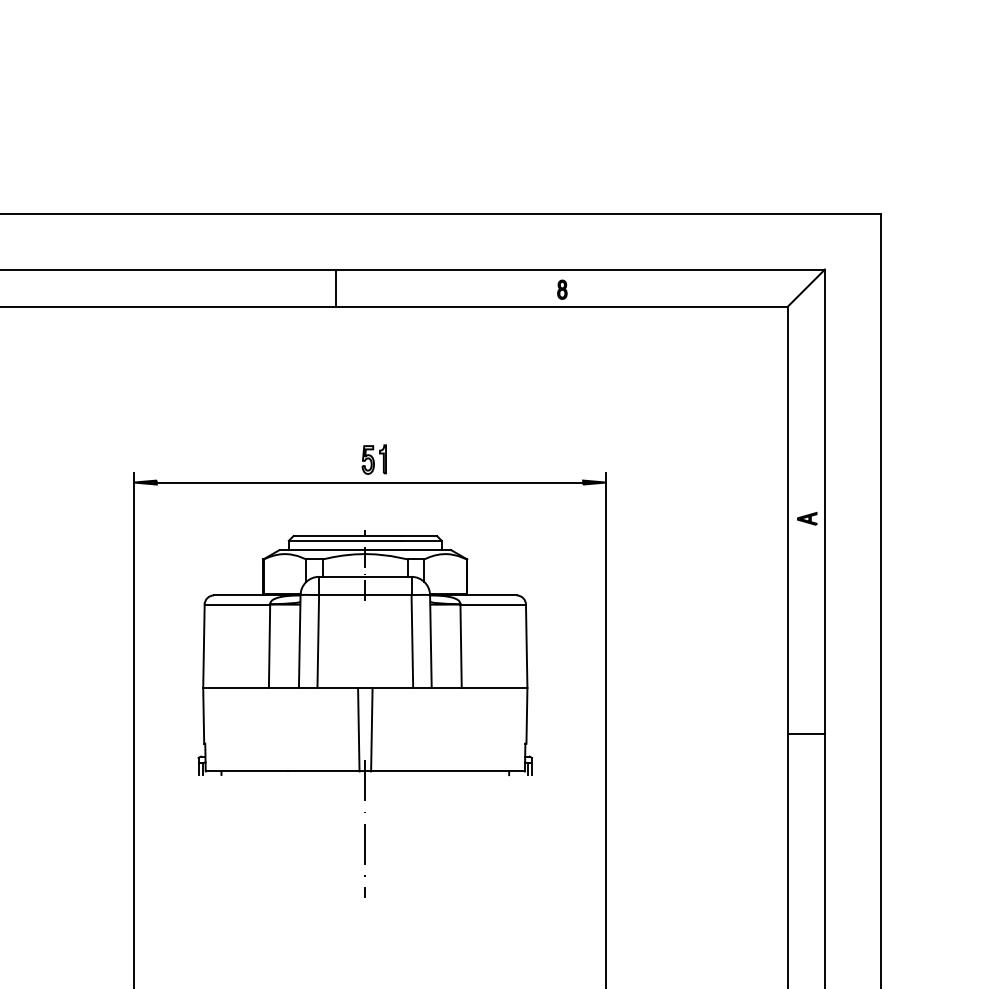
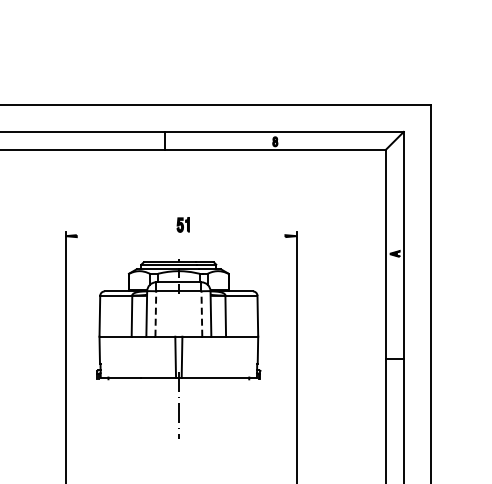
line: (368, 483) -> (180, 236), removed
line: (317, 640) -> (155, 313), solid -> dashed
line: (411, 640) -> (201, 313), solid -> dashed

